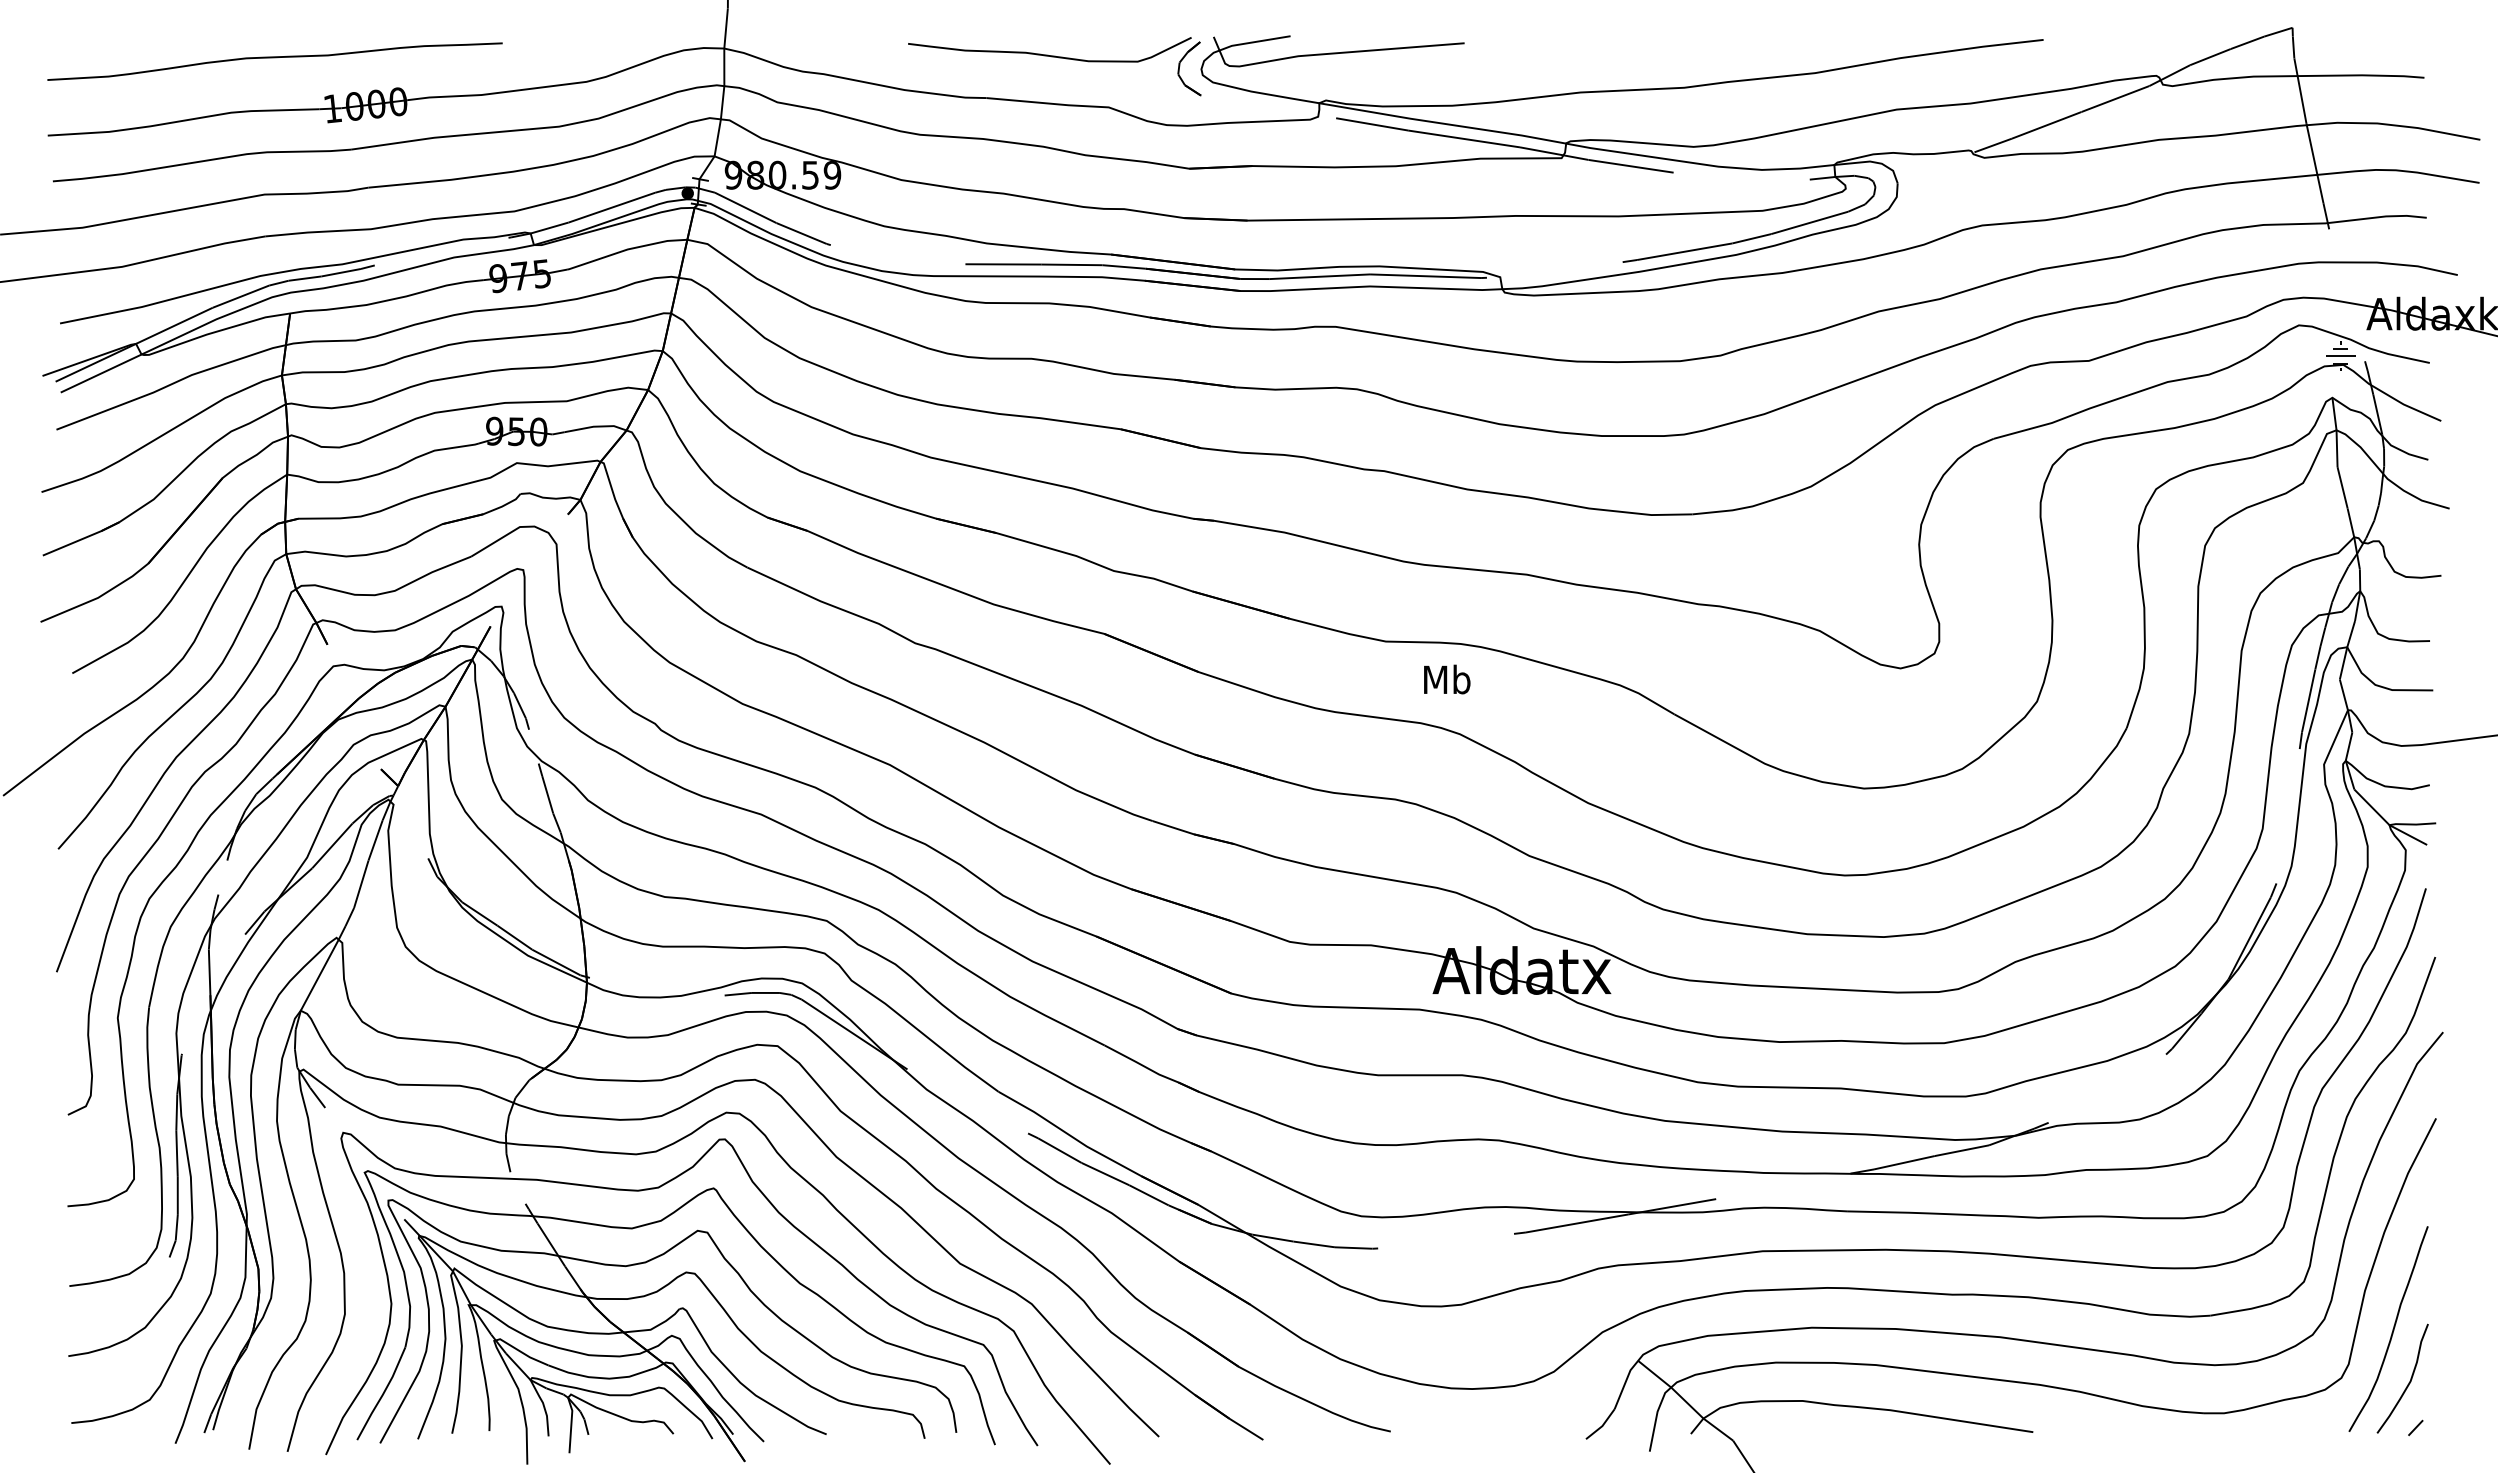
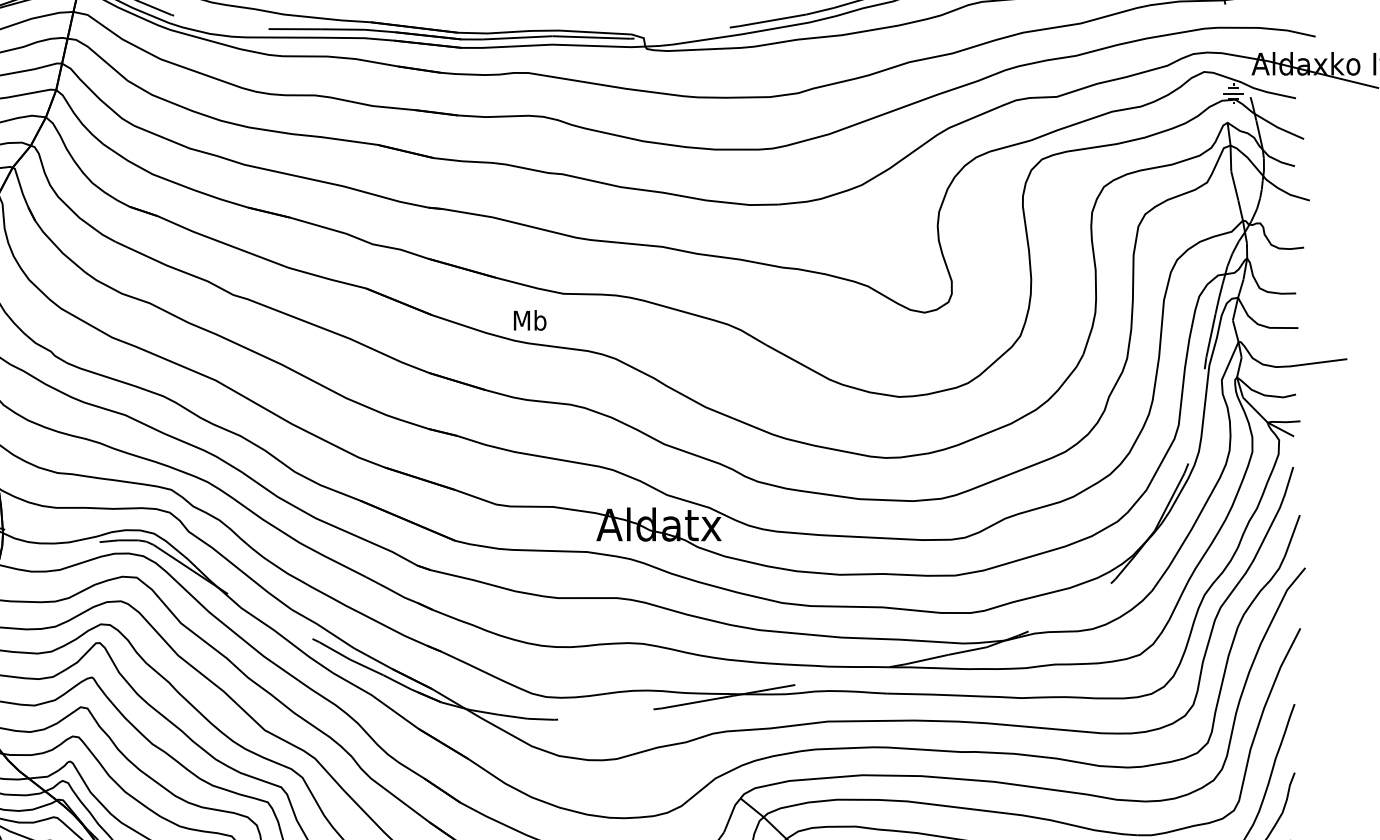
text: (1447, 679) -> (530, 320), moved

